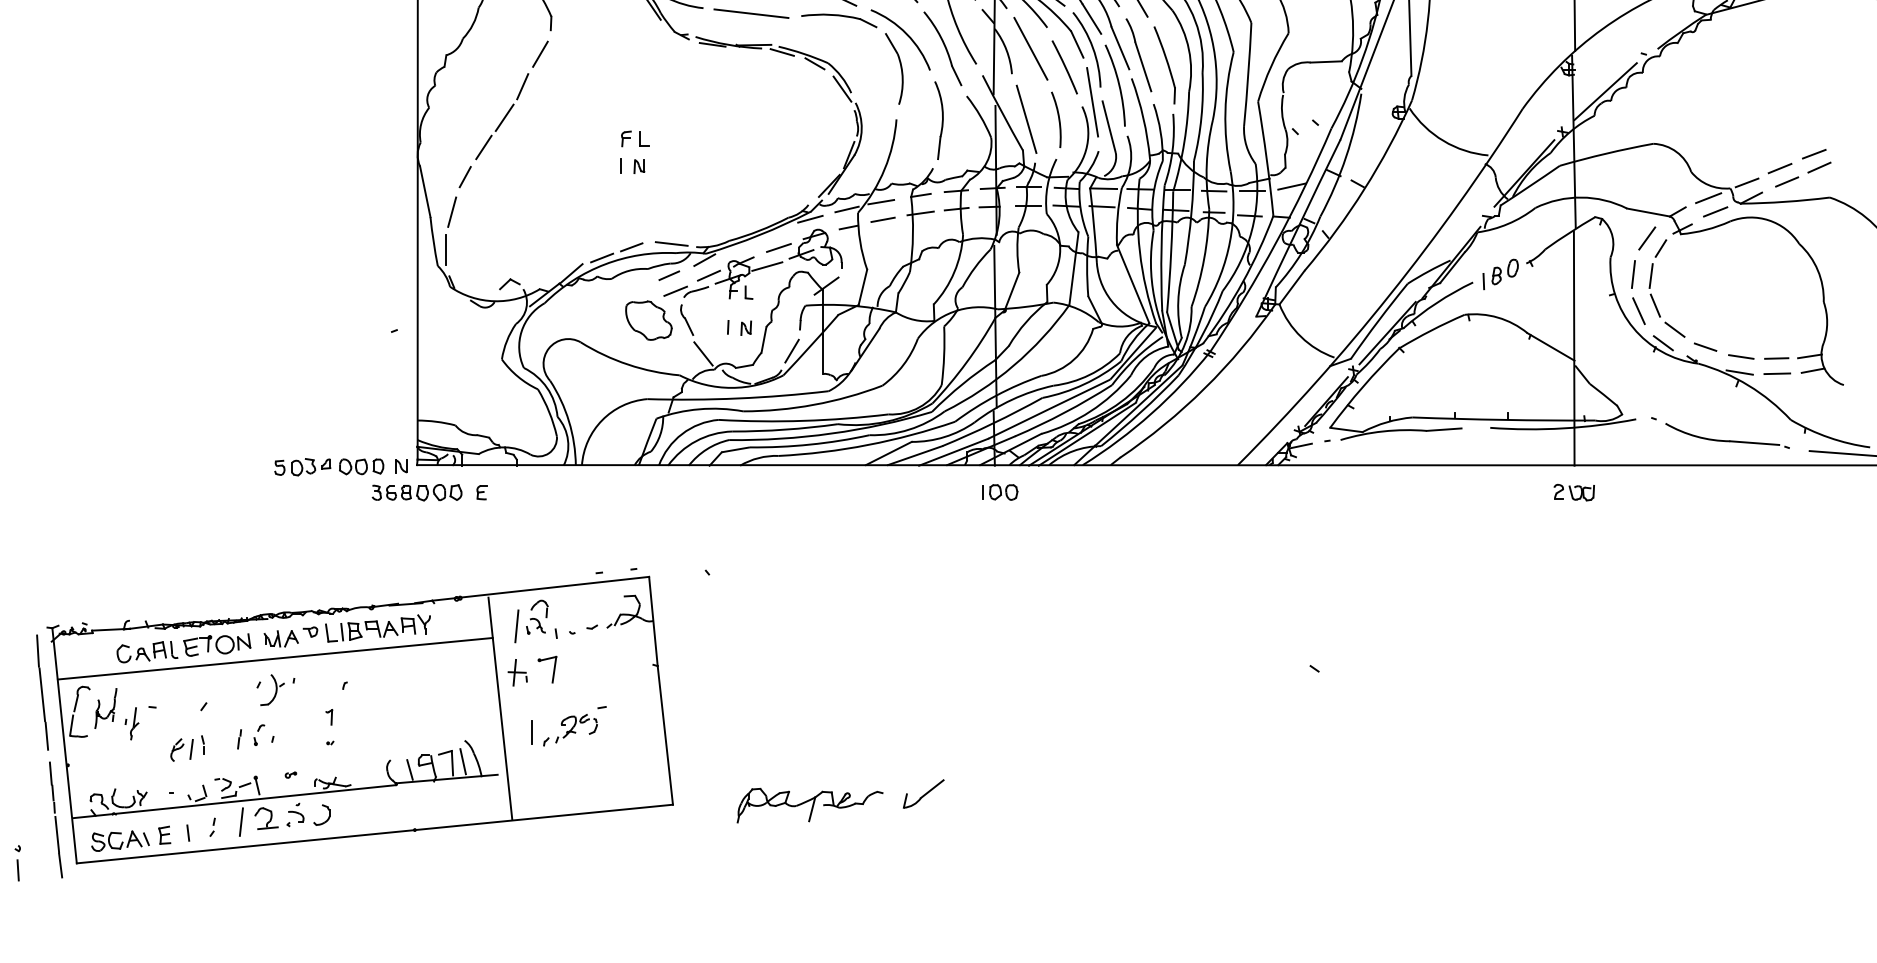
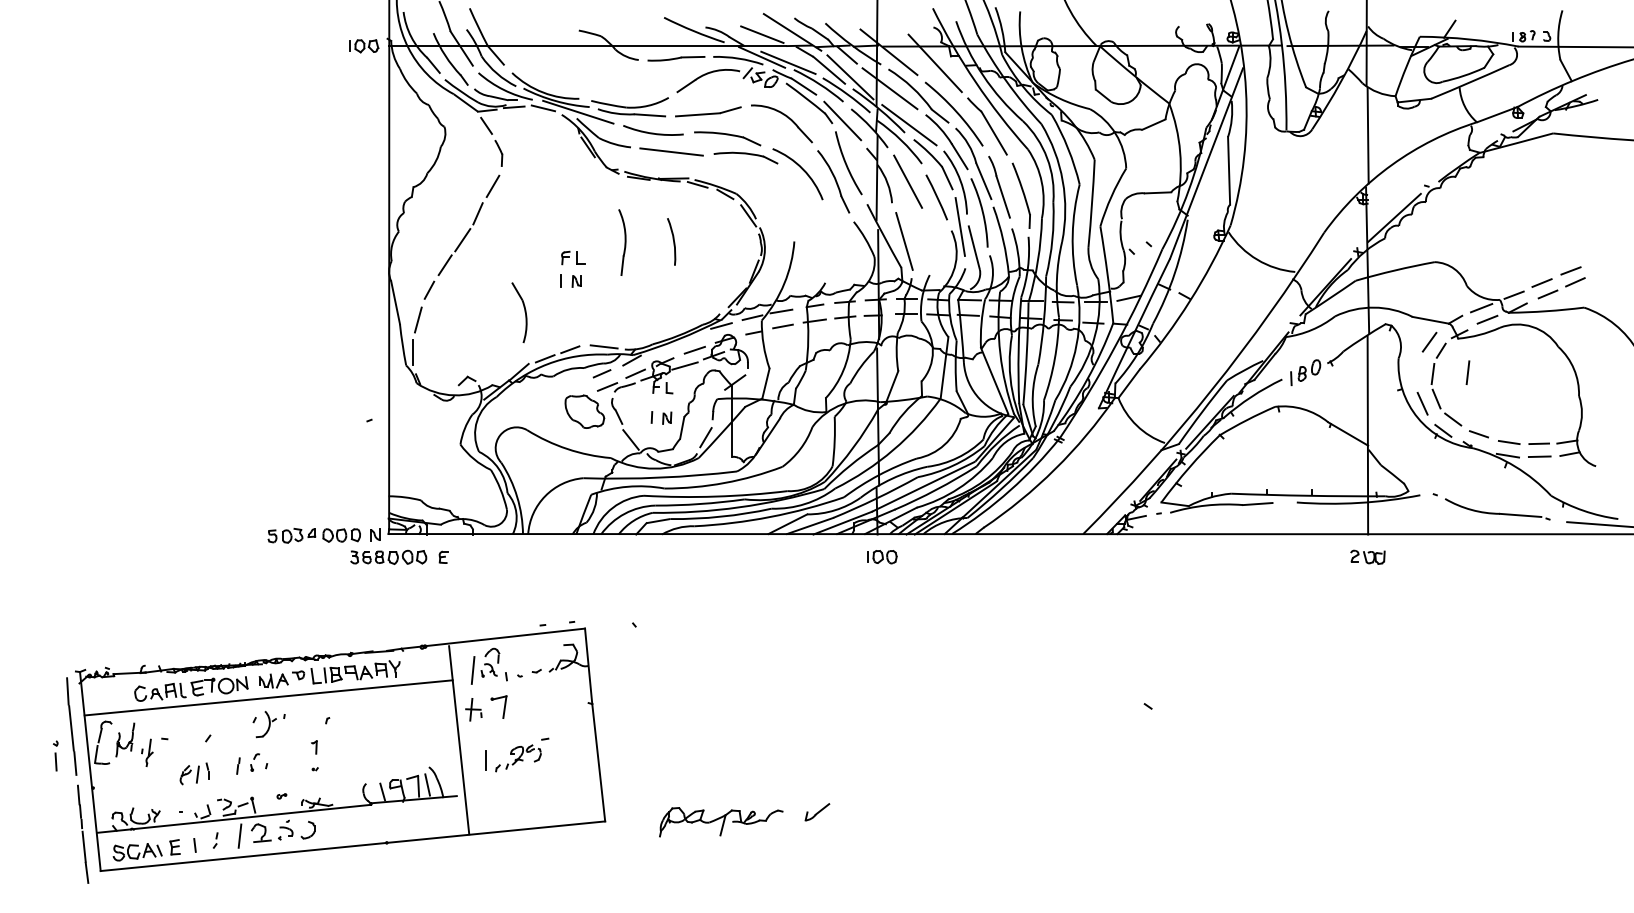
part: (894, 68) -> (519, 312), moved
arc: (1058, 119) -> (673, 241), moved
part: (939, 120) -> (622, 242), moved
line: (1632, 274) -> (1467, 372), moved
part: (923, 792) -> (817, 811), size x0.7
part: (17, 862) -> (55, 755), moved

